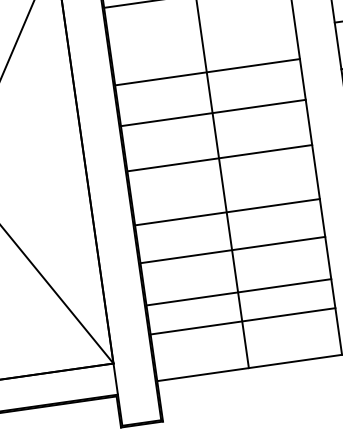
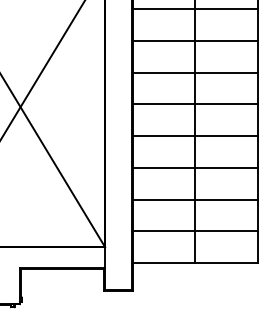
line: (207, 71) -> (195, 40), moved
line: (213, 112) -> (195, 72), moved
line: (219, 158) -> (195, 104), moved
line: (227, 212) -> (195, 136), moved
line: (232, 249) -> (195, 167), moved
line: (238, 292) -> (195, 199), moved

